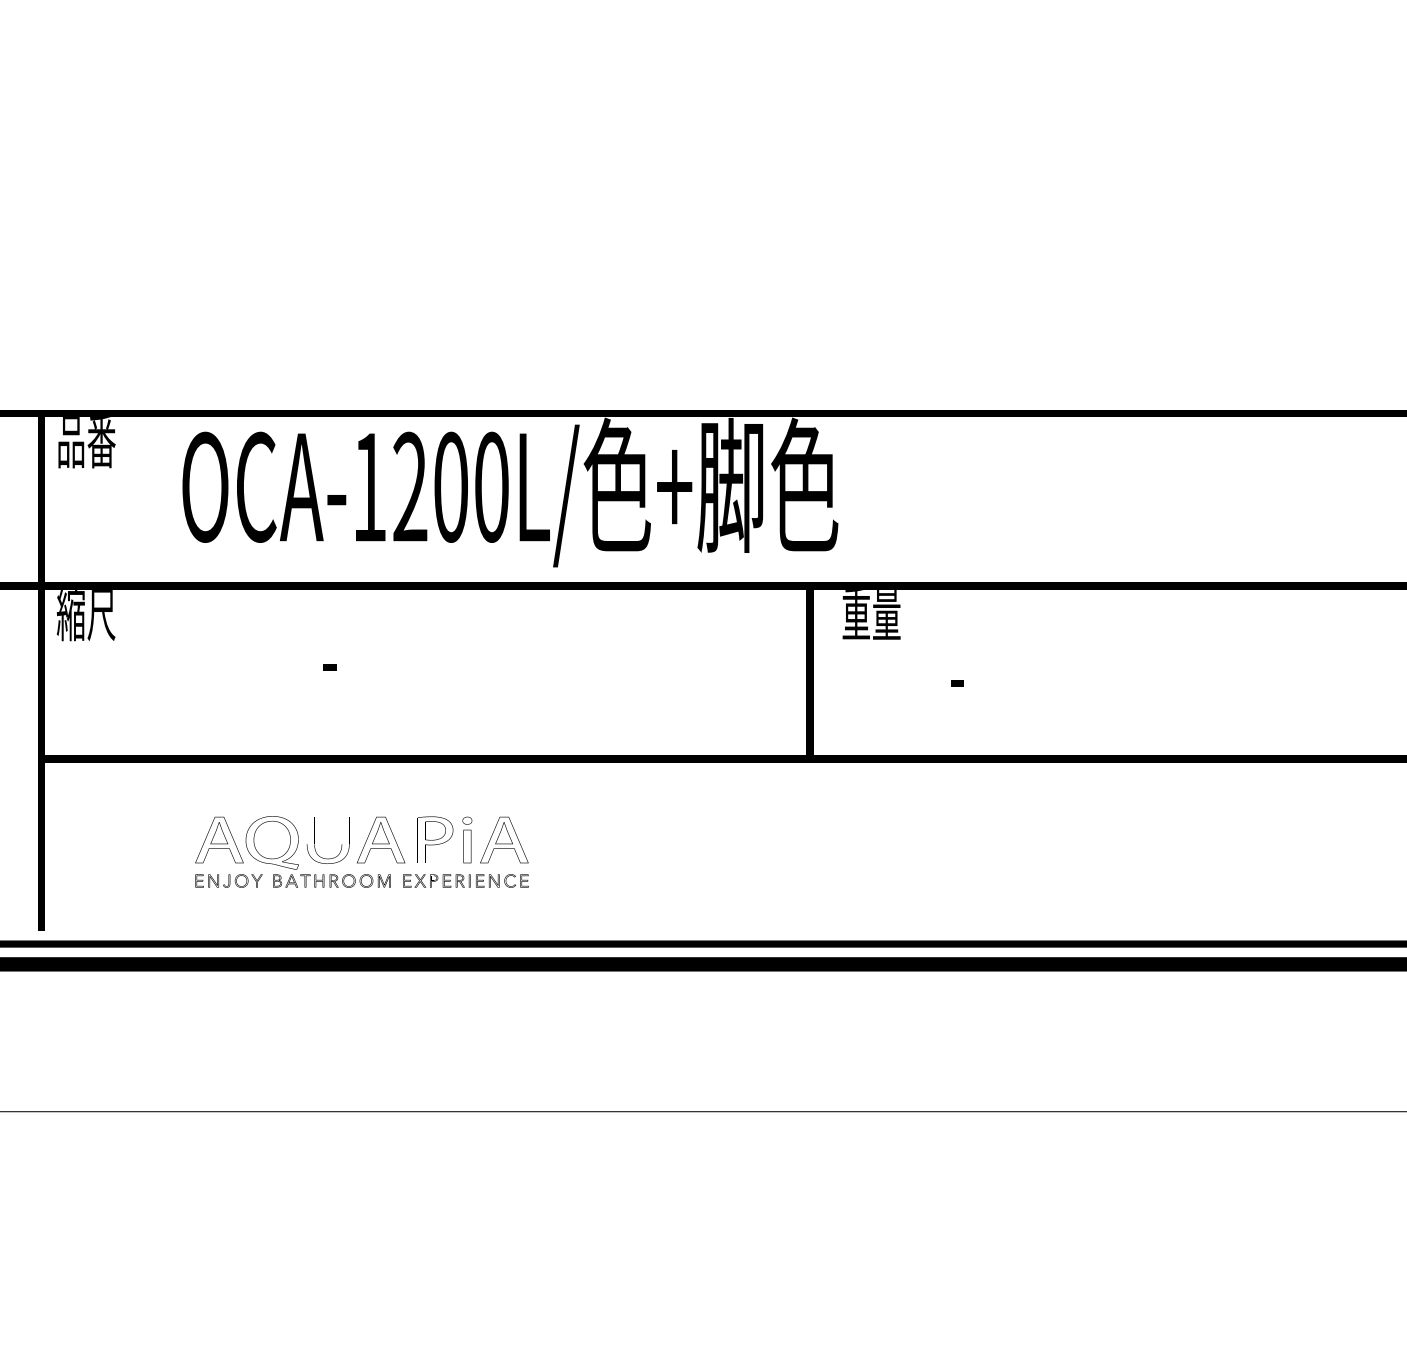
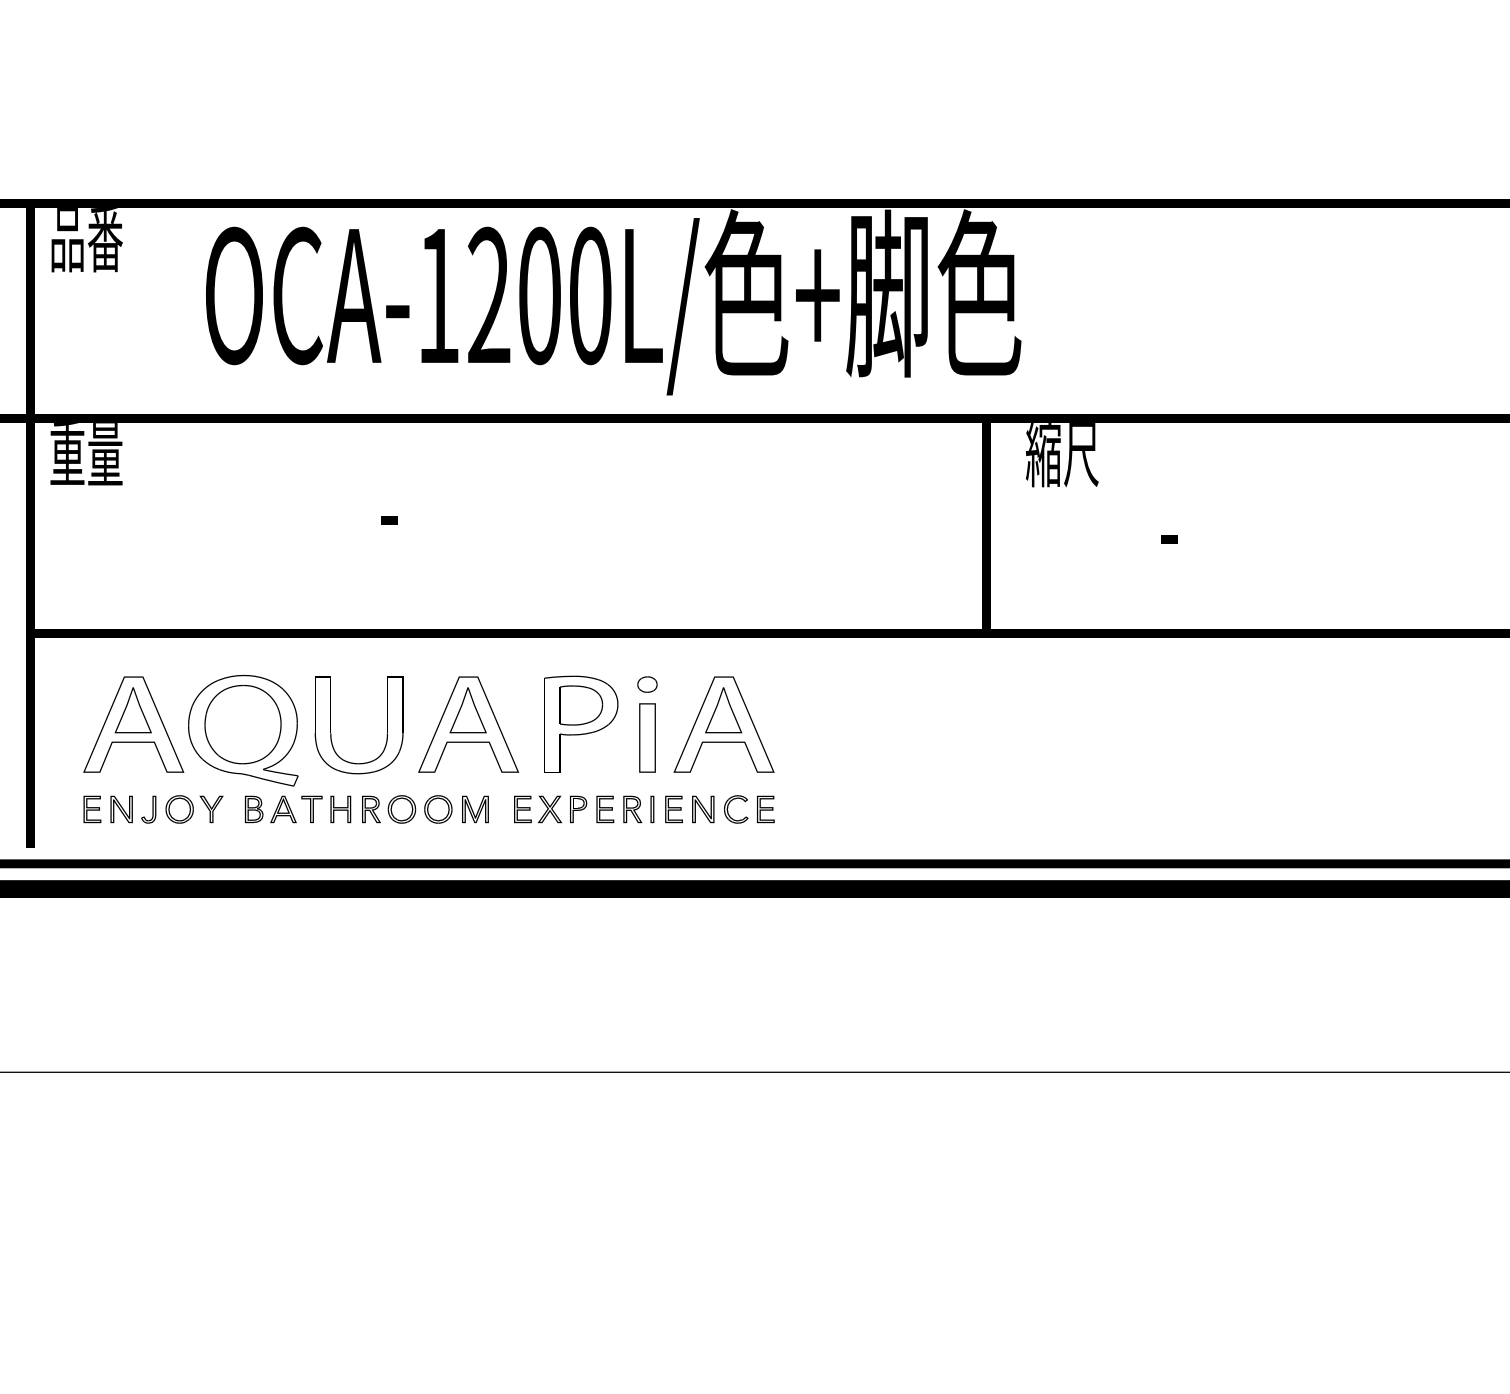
text: (85, 615) -> (85, 455), 縮尺 -> 重量
text: (871, 615) -> (1062, 455), 重量 -> 縮尺
part: (361, 851) -> (428, 748), size x1.67

